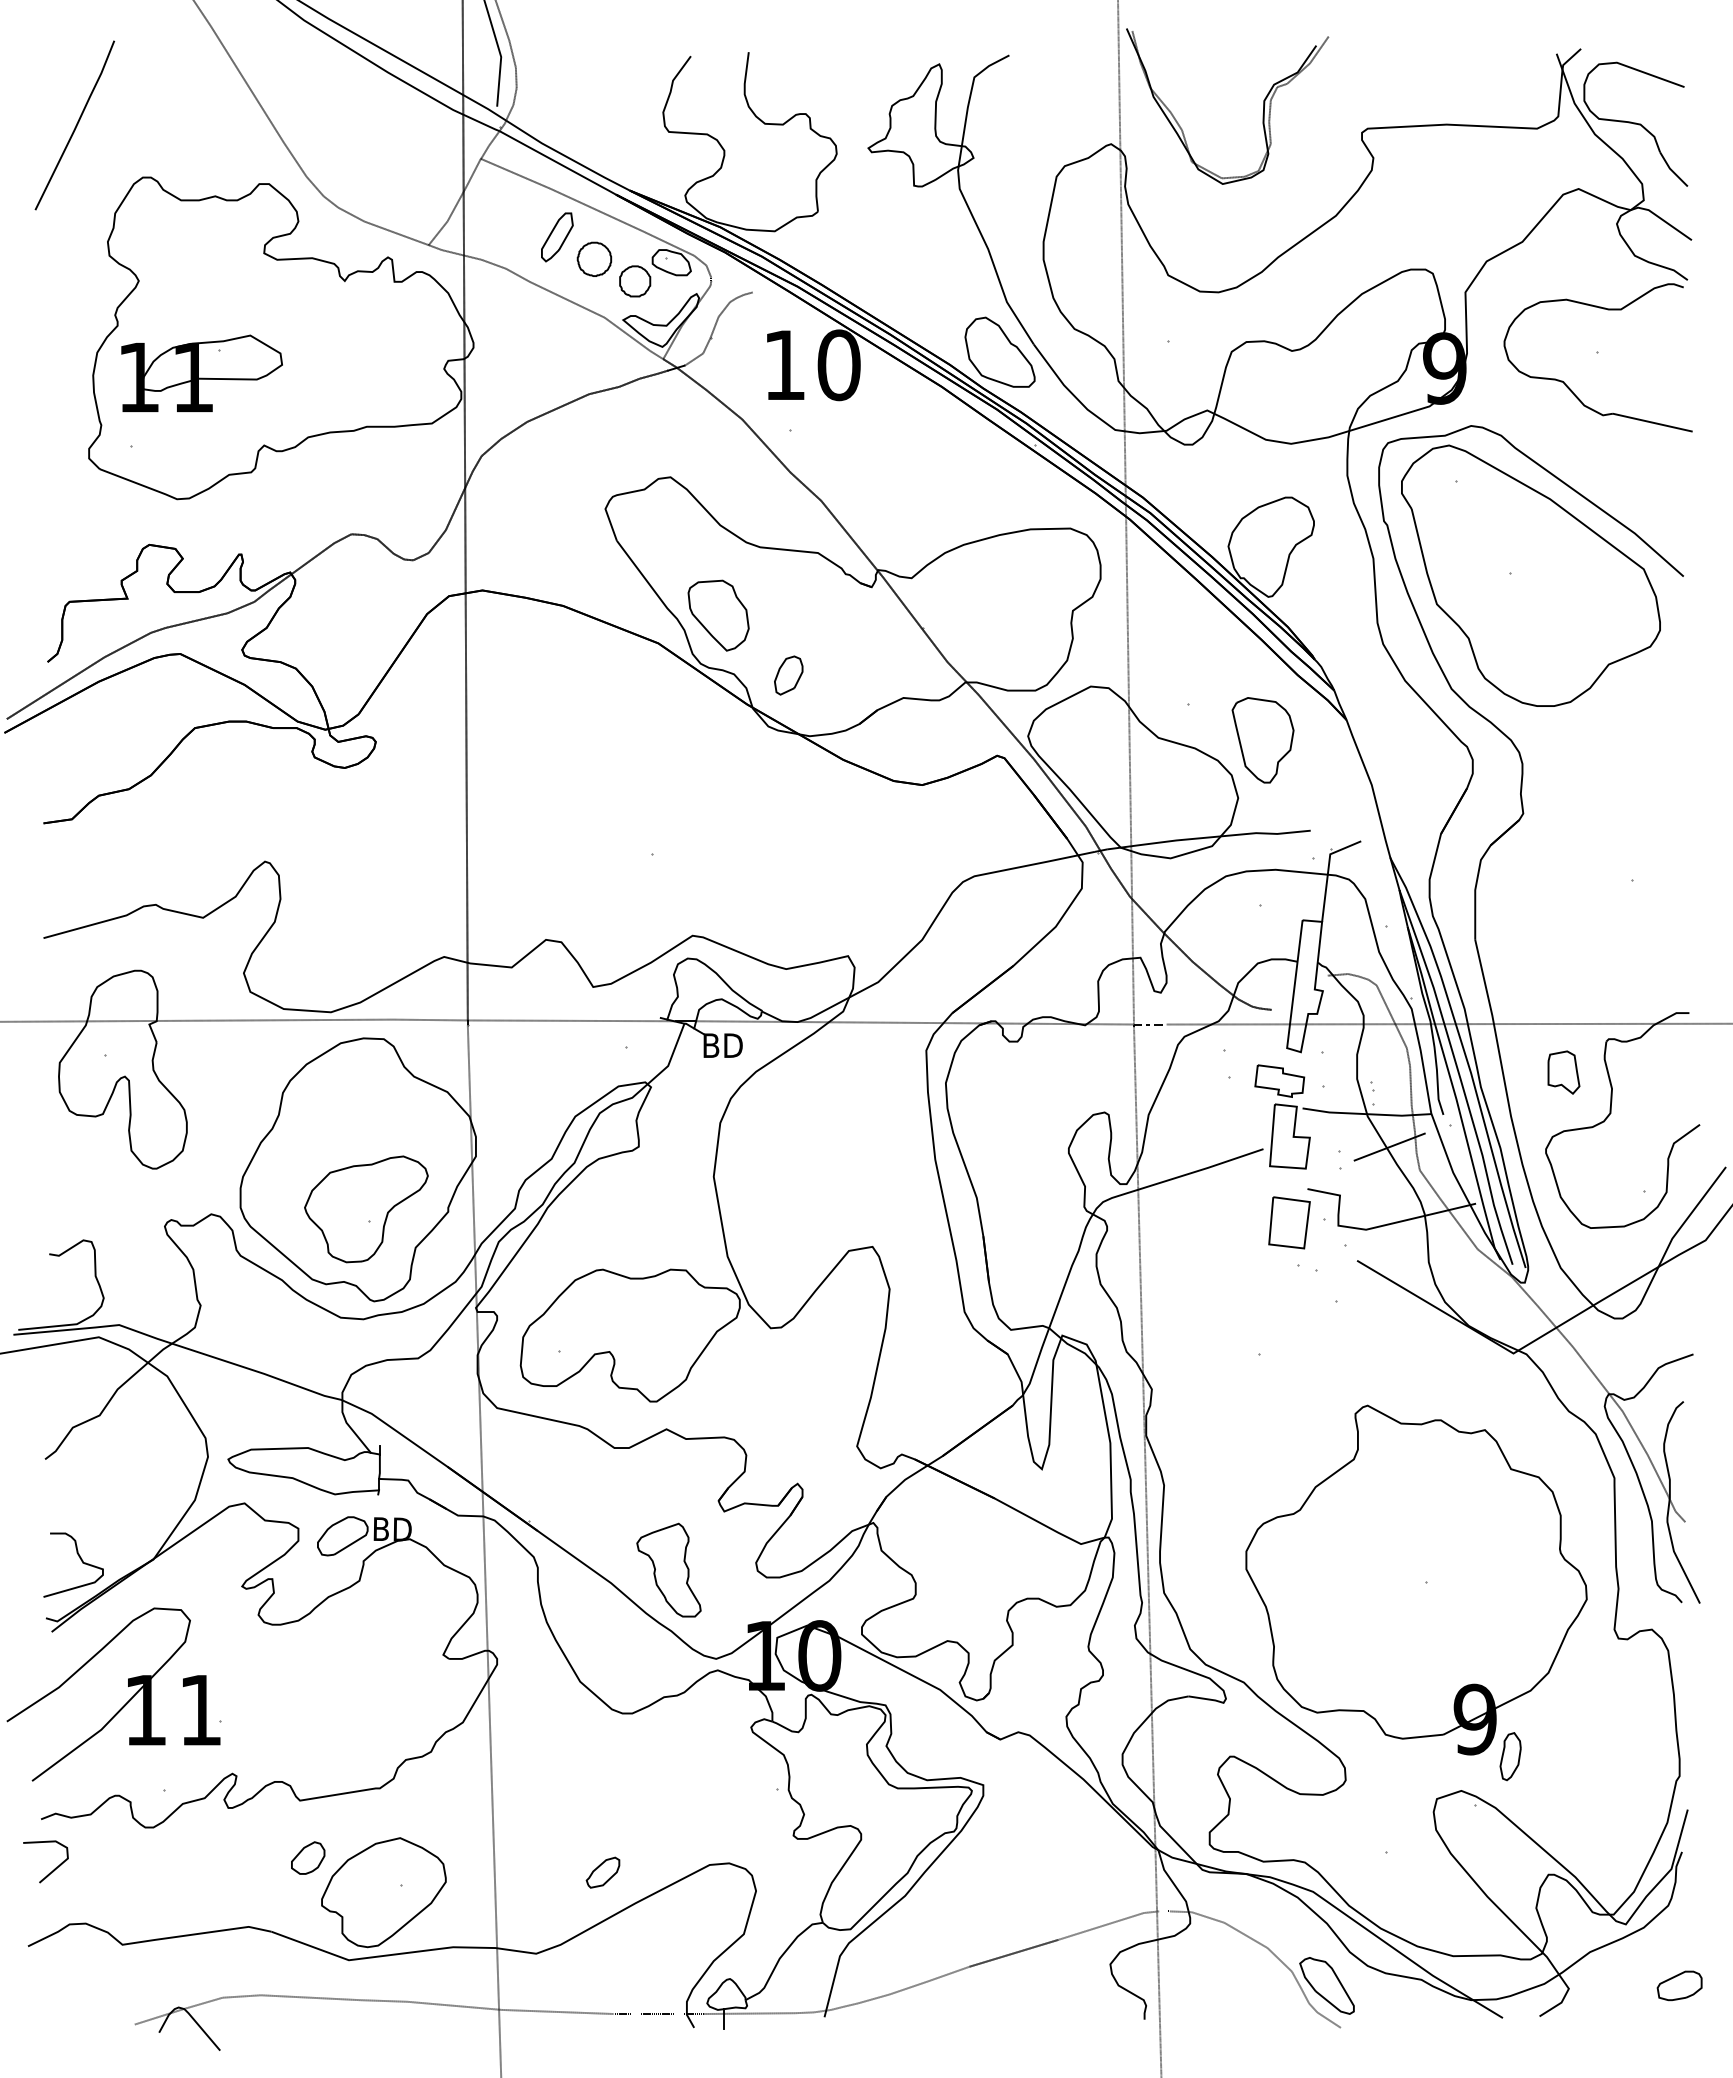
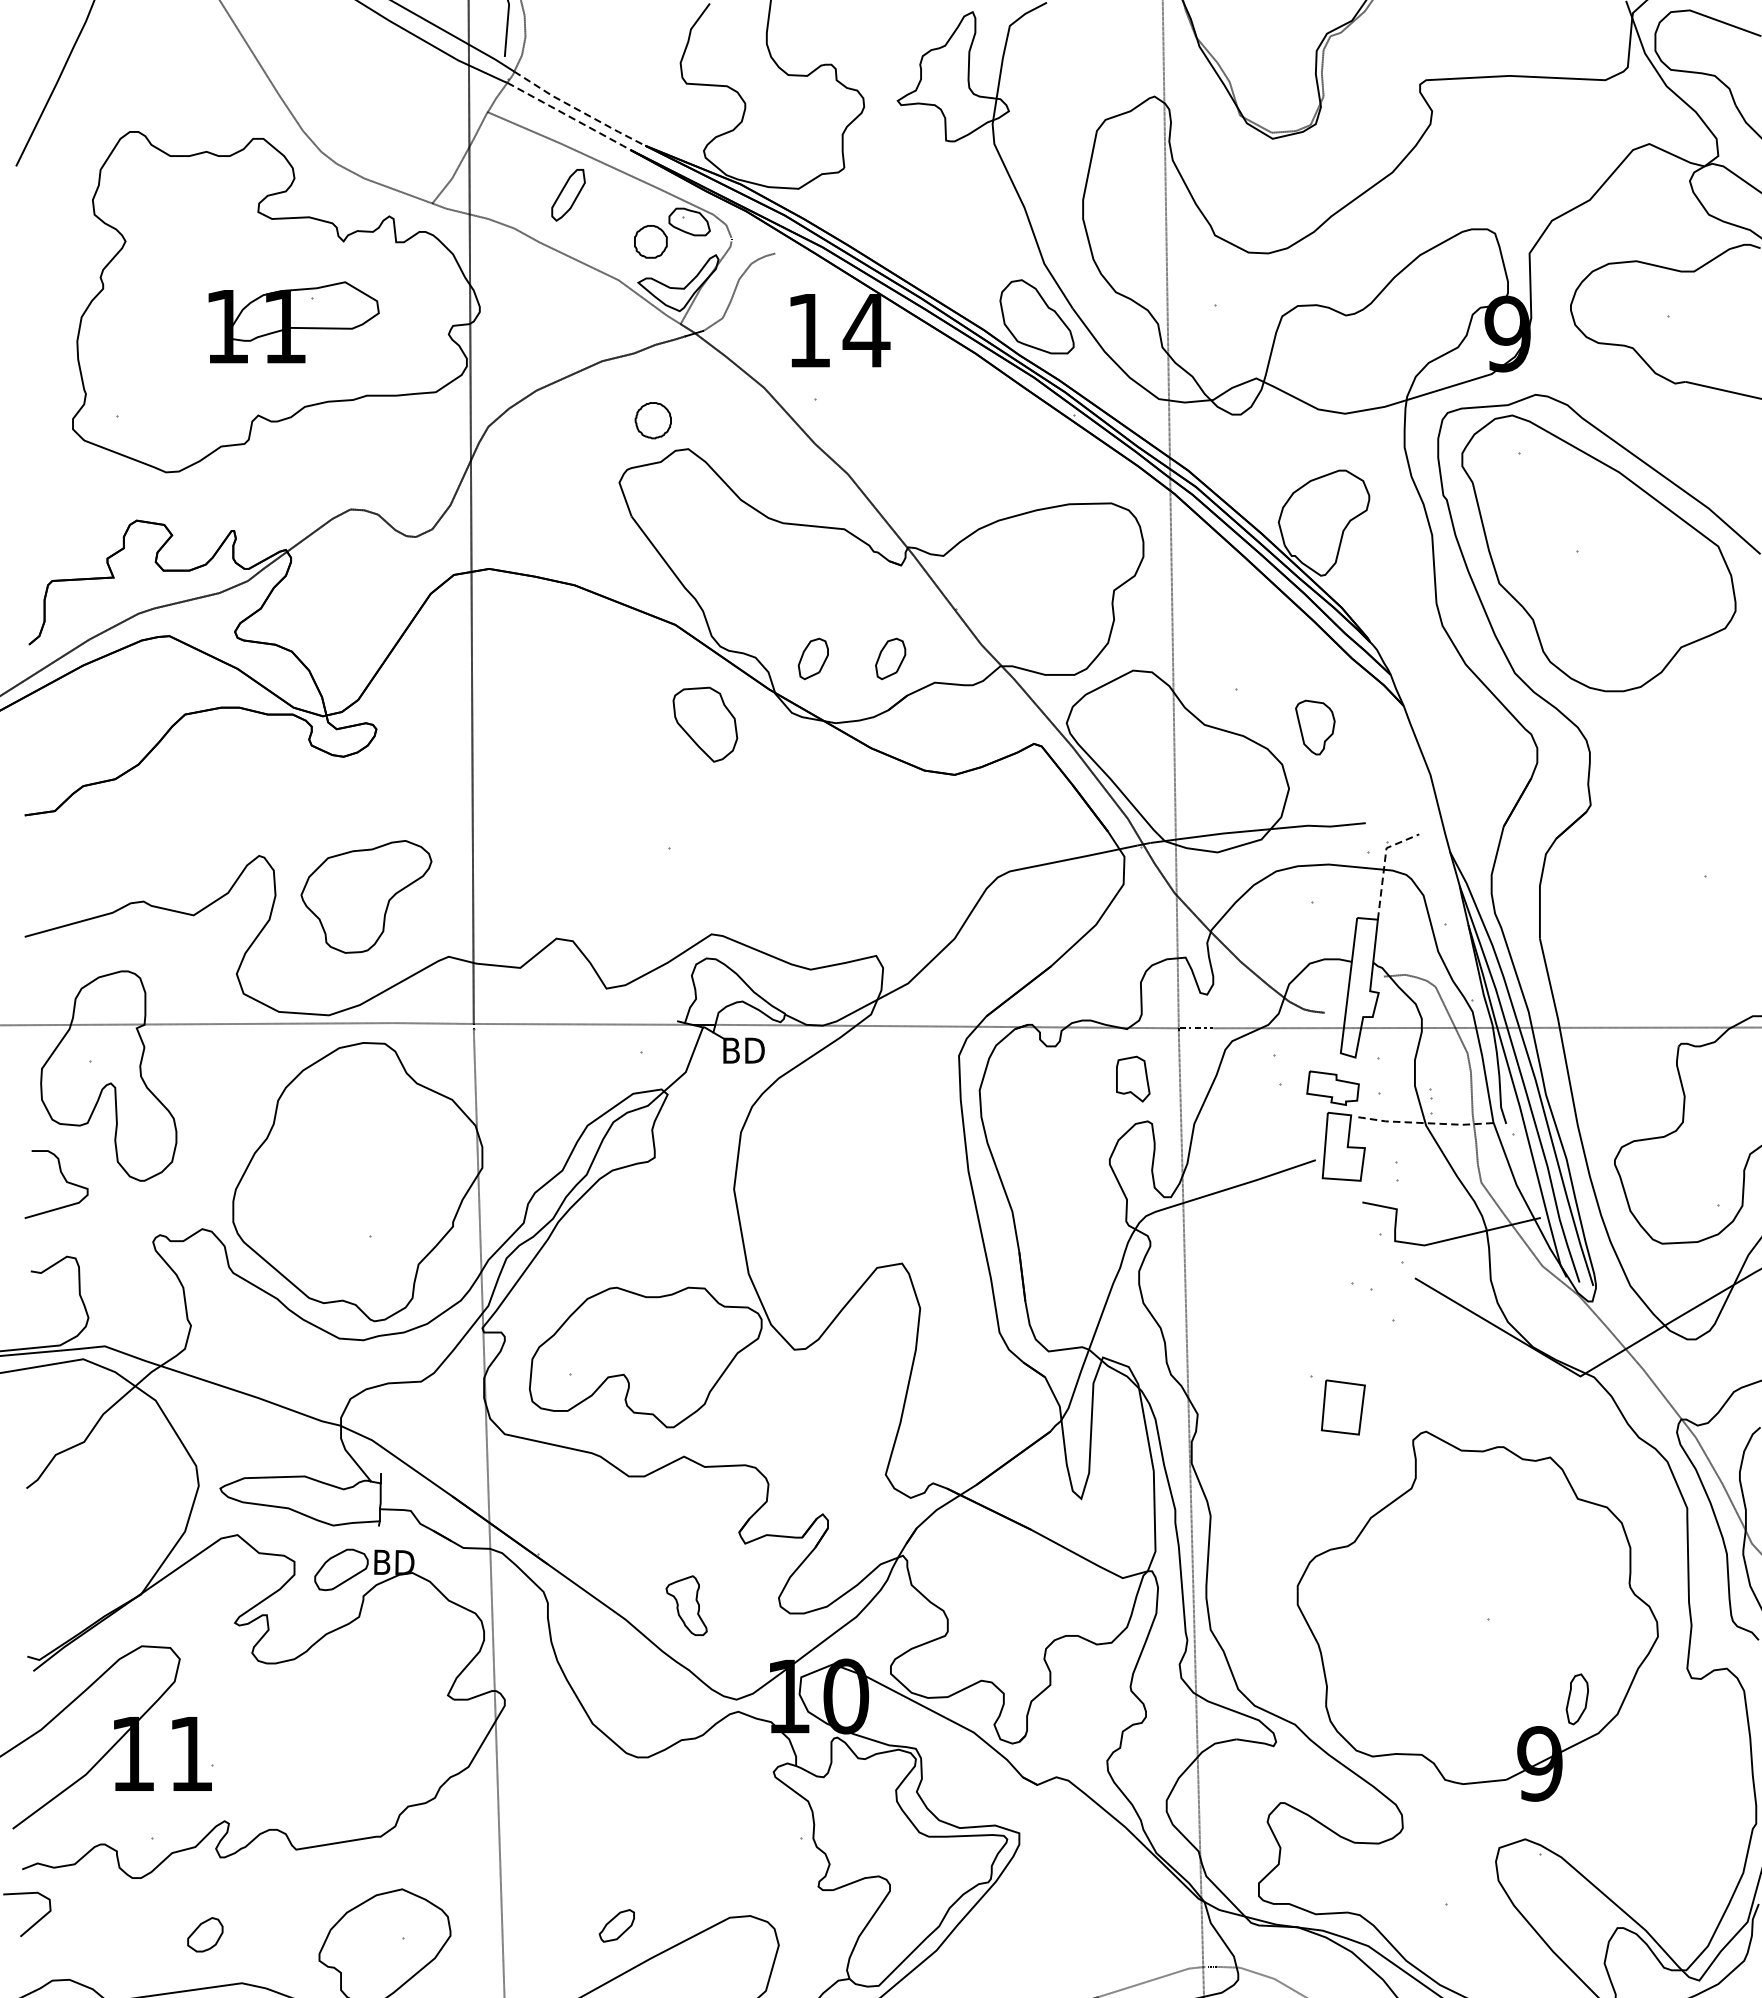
line: (567, 157) -> (579, 110), solid -> dashed
line: (557, 162) -> (568, 116), solid -> dashed
part: (594, 258) -> (653, 419), moved
text: (838, 365) -> (866, 330), 10 -> 14
part: (201, 372) -> (293, 321), moved
part: (718, 615) -> (705, 724), moved
part: (861, 675) -> (890, 658), added
part: (1262, 740) -> (1314, 727), size x0.6
line: (1328, 870) -> (1384, 865), solid -> dashed
part: (1563, 1072) -> (1132, 1079), moved
line: (1366, 1114) -> (1424, 1123), solid -> dashed
line: (1389, 1146) -> (1449, 1157), removed
part: (366, 1209) -> (366, 897), moved
part: (1289, 1222) -> (1343, 1407), moved
curve: (79, 1558) -> (62, 1177), moved
part: (668, 1569) -> (686, 1605), size x0.6
part: (1510, 1756) -> (1577, 1699), moved
part: (308, 1857) -> (205, 1934), moved

